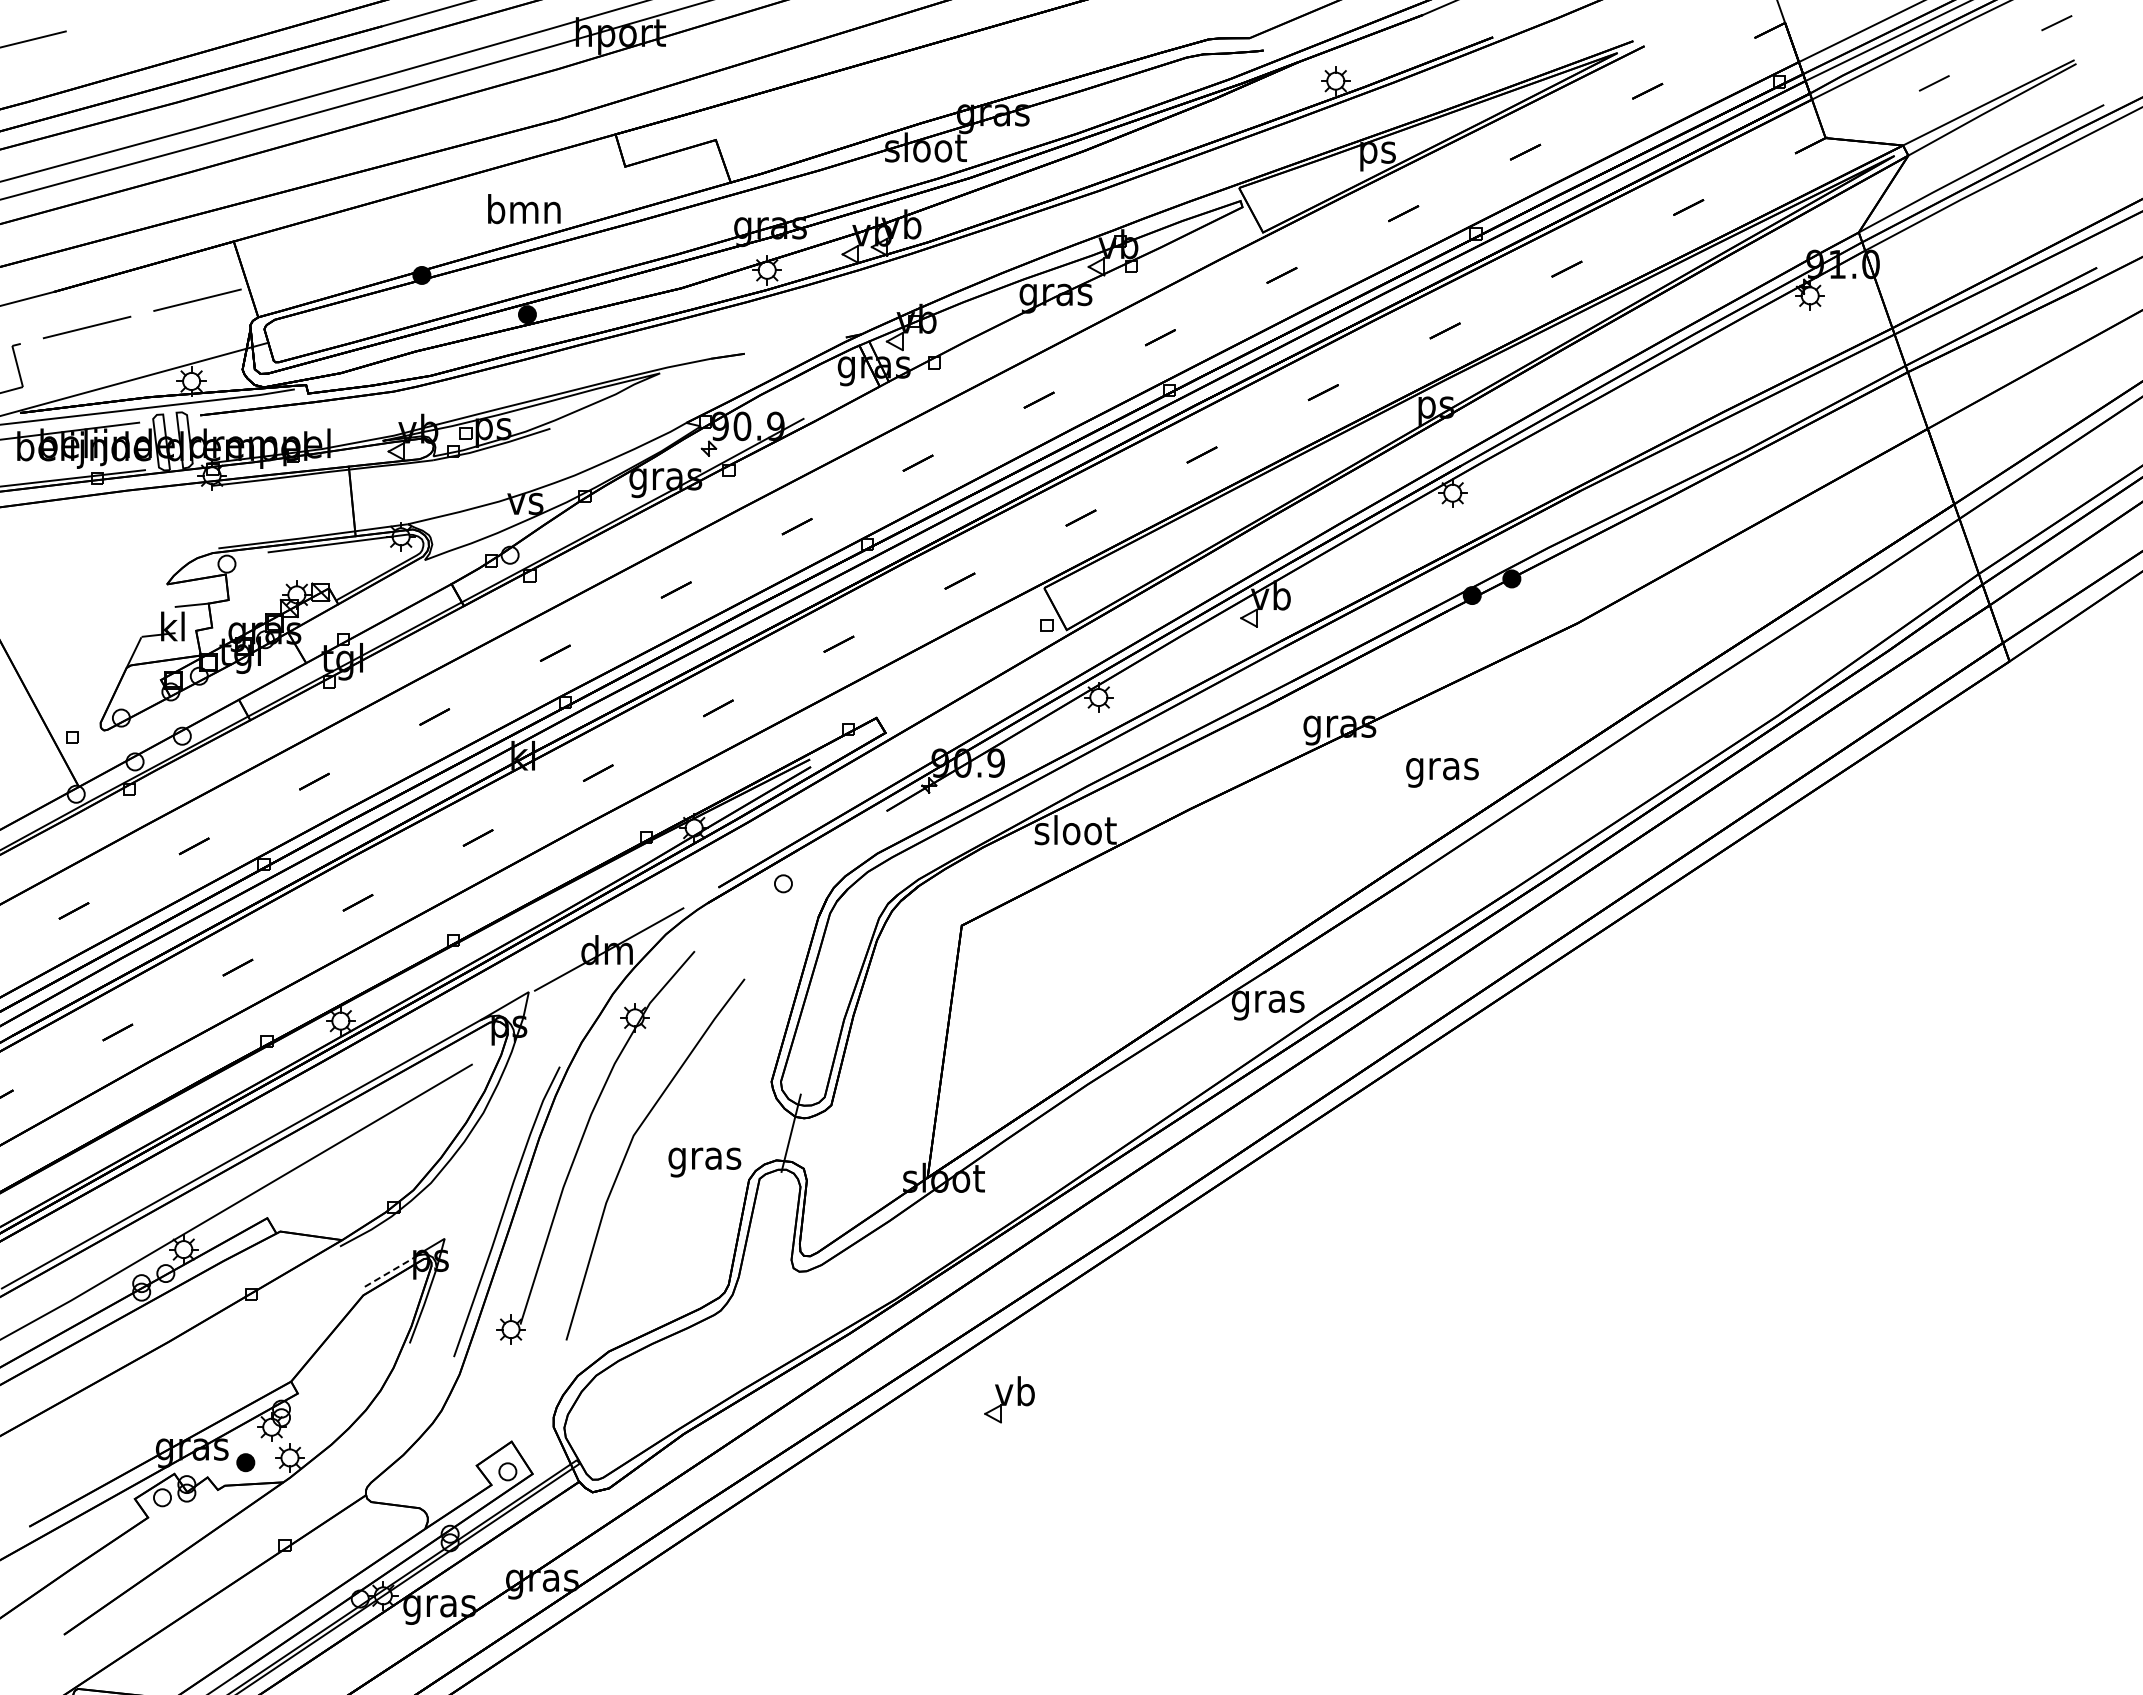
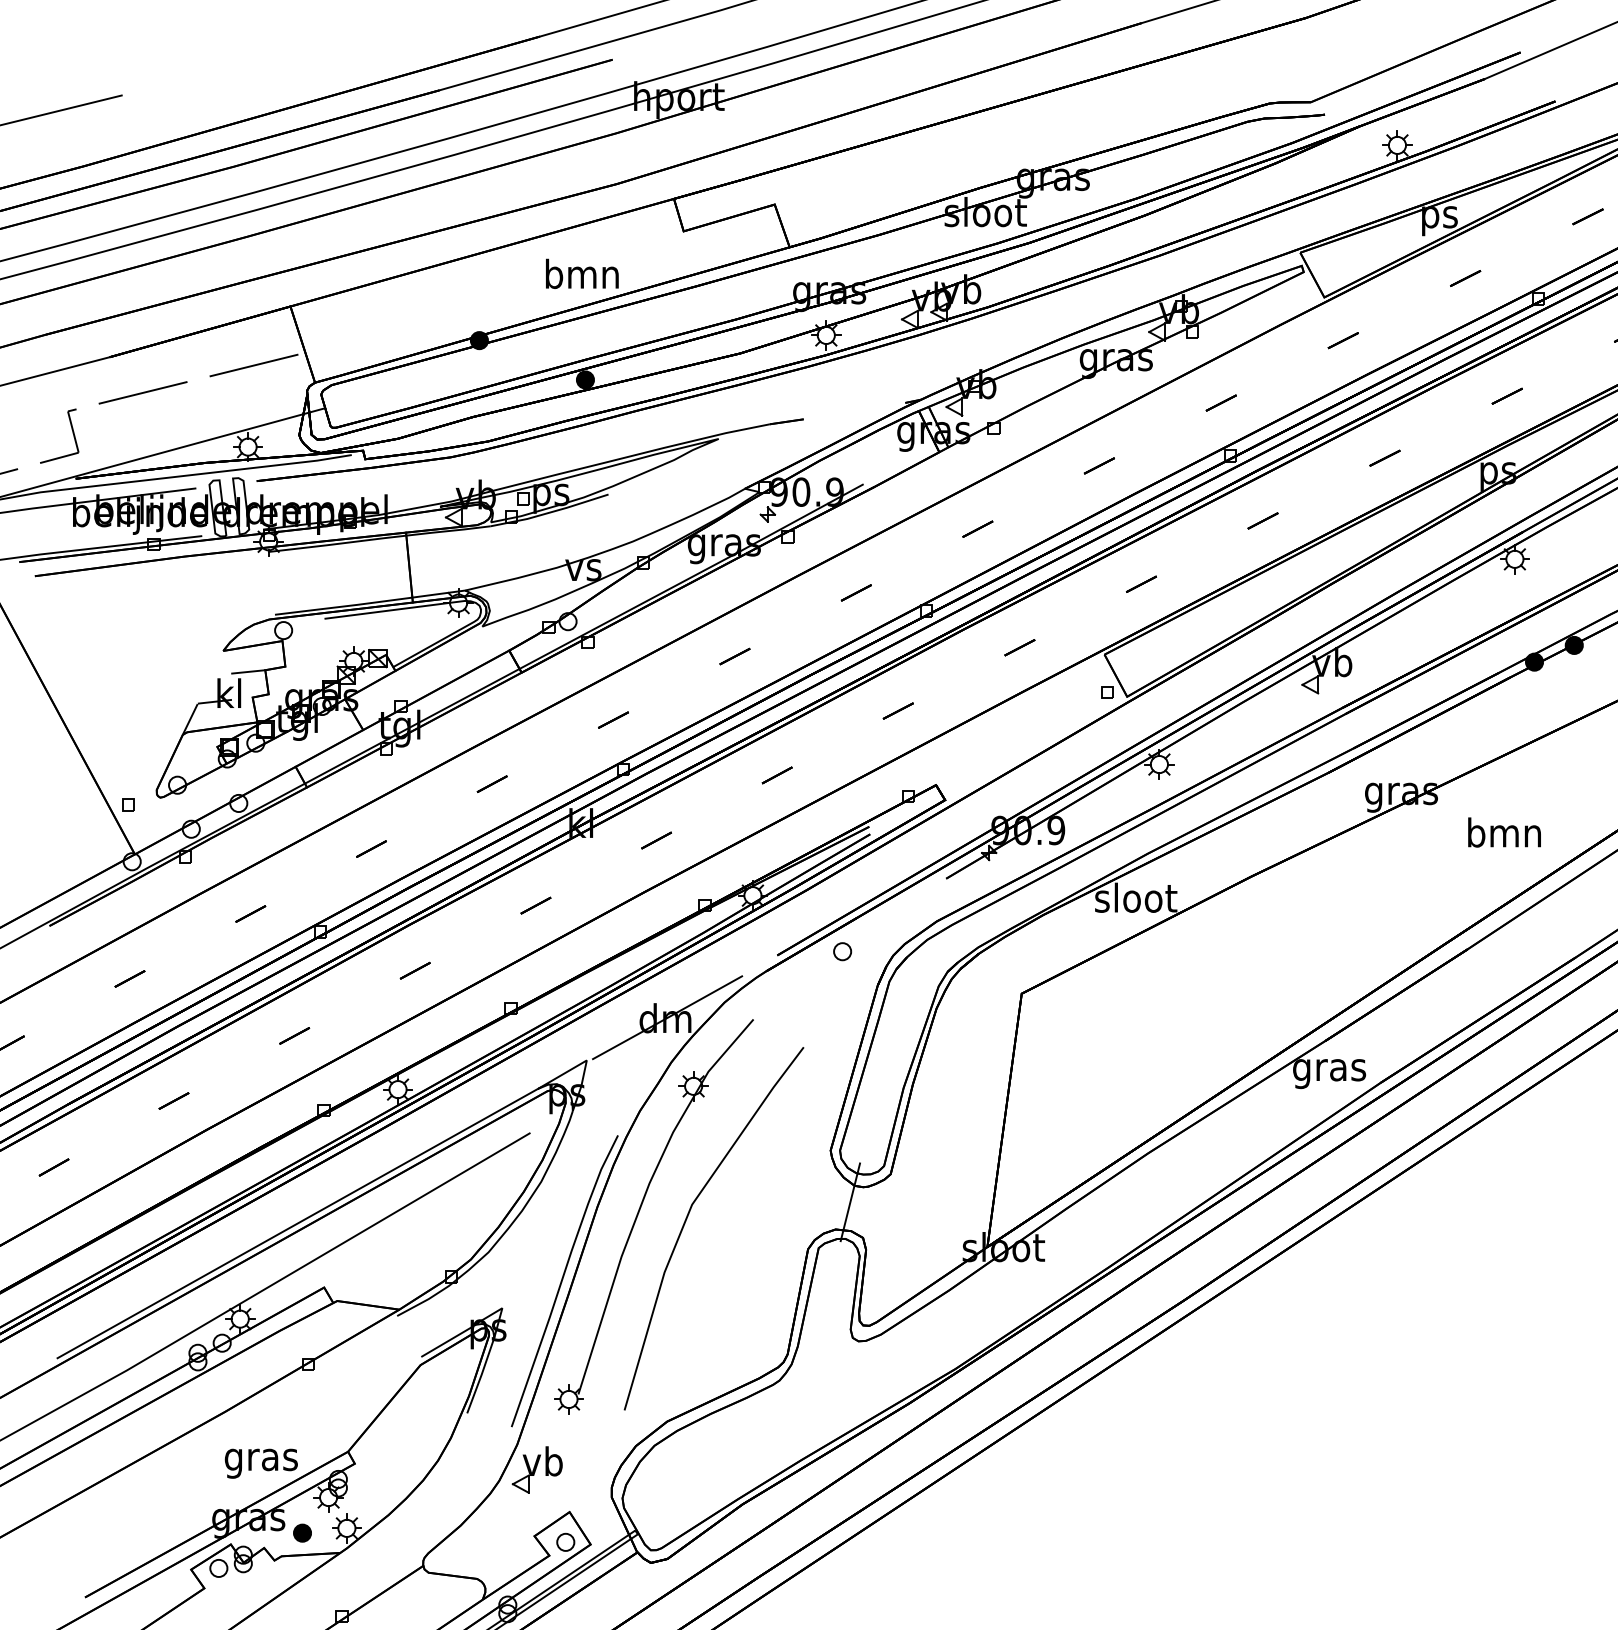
text: (1442, 768) -> (1504, 835), gras -> bmn
text: (704, 1162) -> (261, 1463), moved
line: (390, 1271) -> (447, 1341), dashed -> solid
part: (1009, 1399) -> (537, 1469), moved

